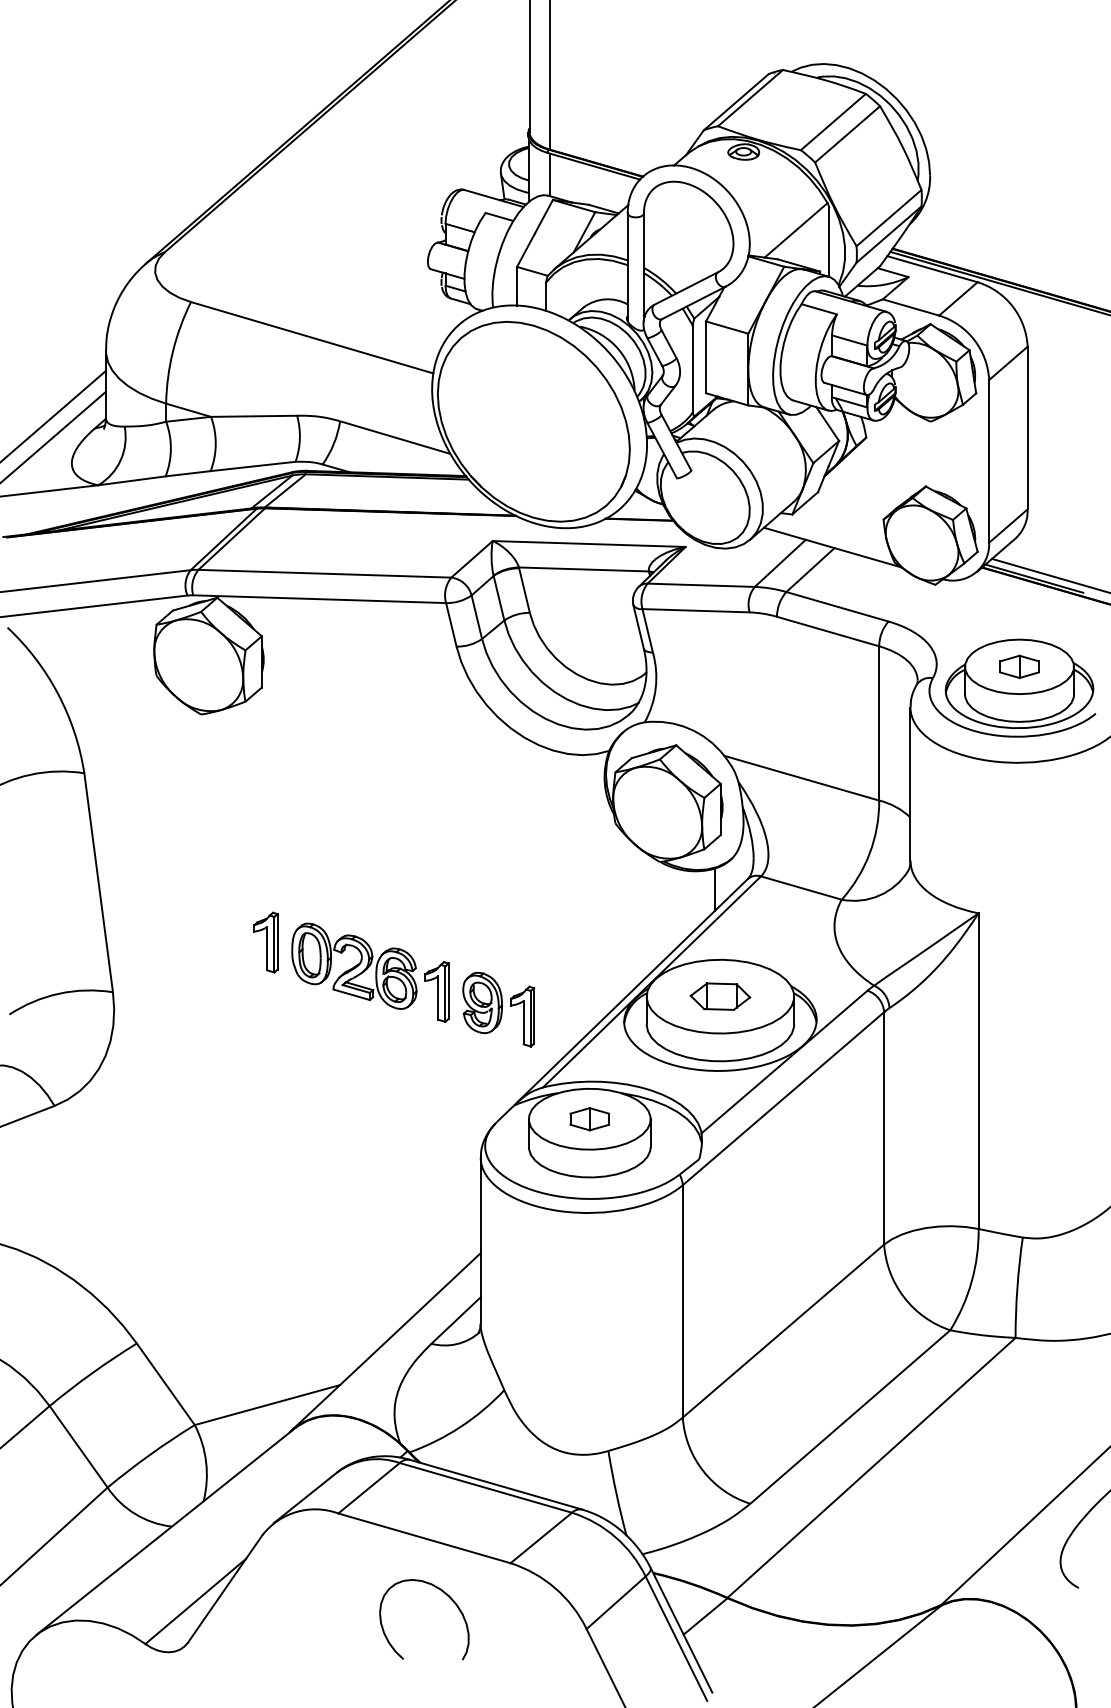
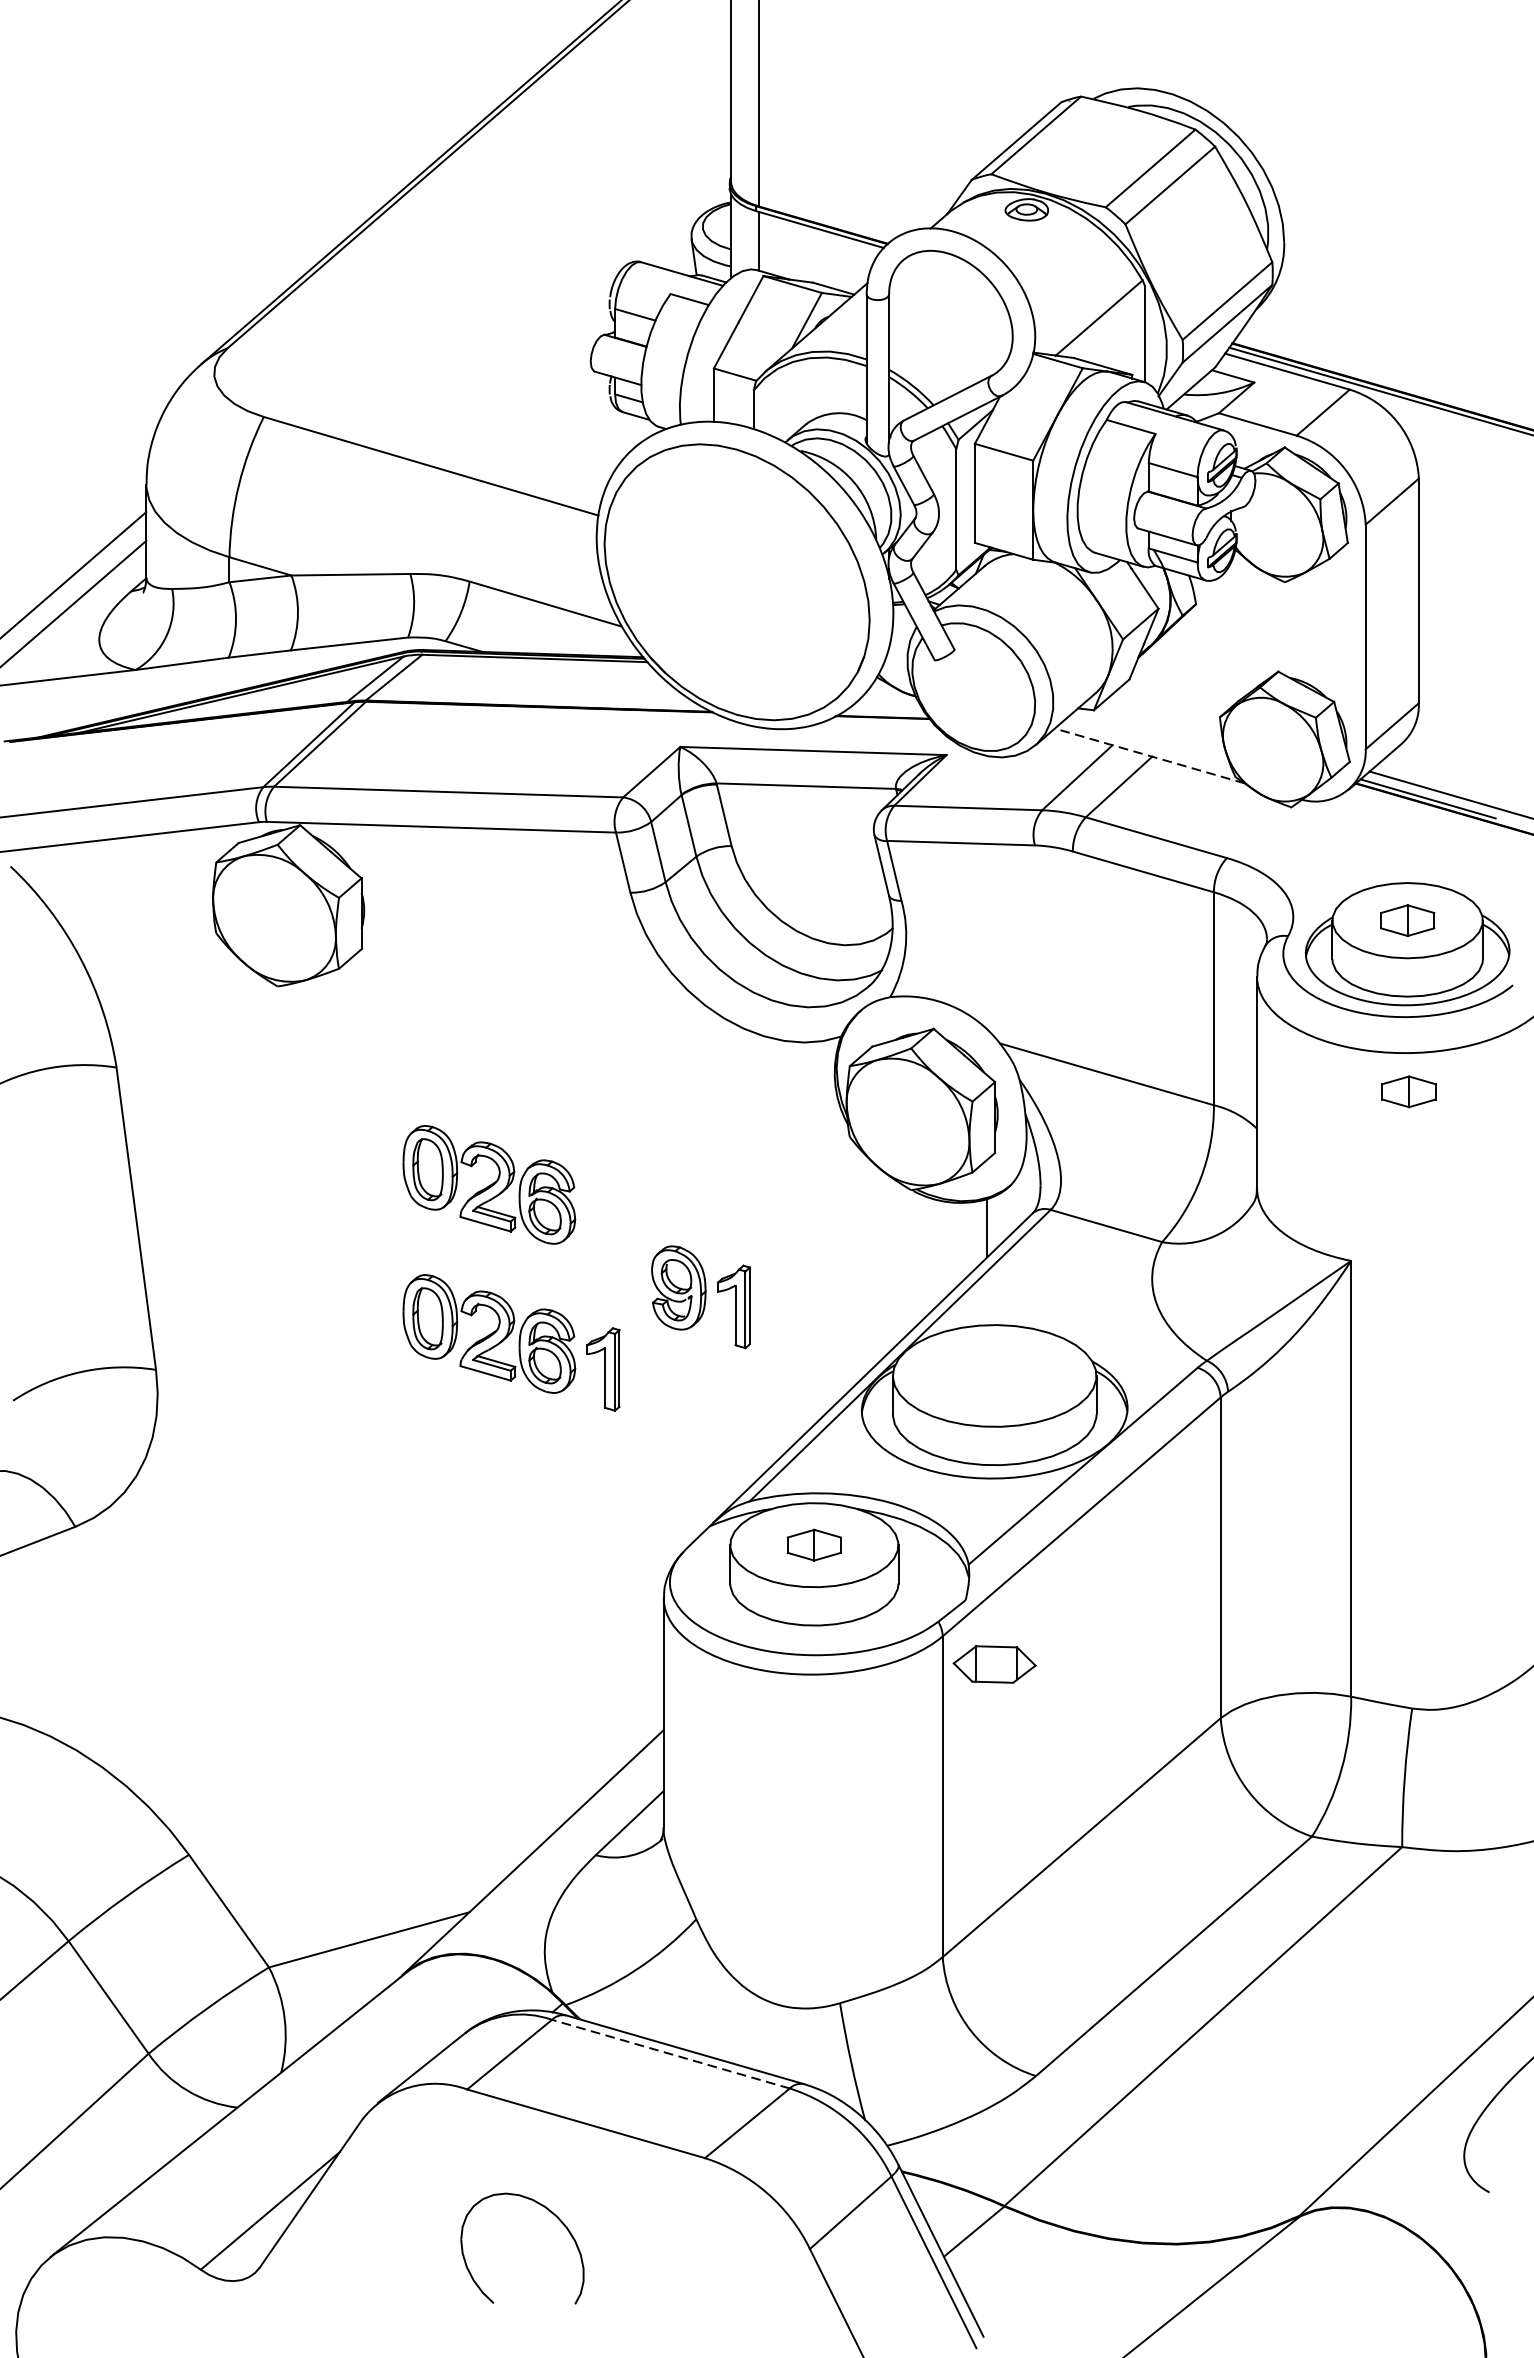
line: (832, 547) -> (1149, 755), solid -> dashed
part: (1020, 790) -> (1408, 1091), added
part: (354, 857) -> (489, 1183), added
part: (265, 942) -> (366, 1301), removed
part: (720, 996) -> (994, 1664), moved
part: (498, 1009) -> (700, 1297), moved
line: (485, 1487) -> (670, 2053), solid -> dashed
part: (442, 1592) -> (547, 2210), moved

